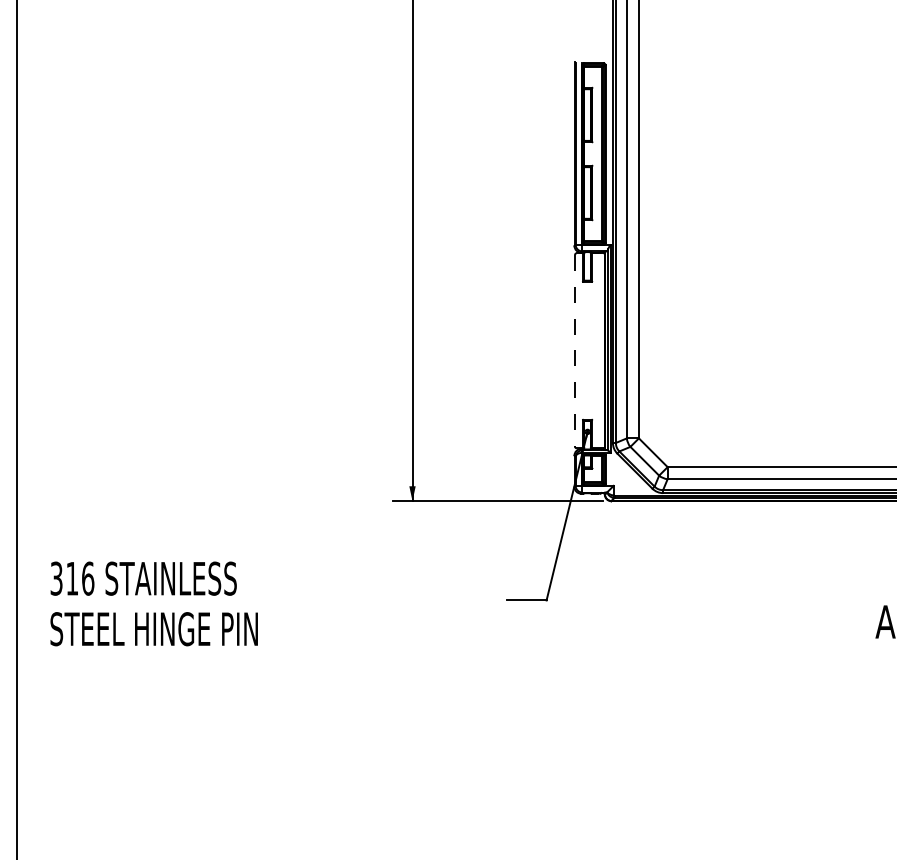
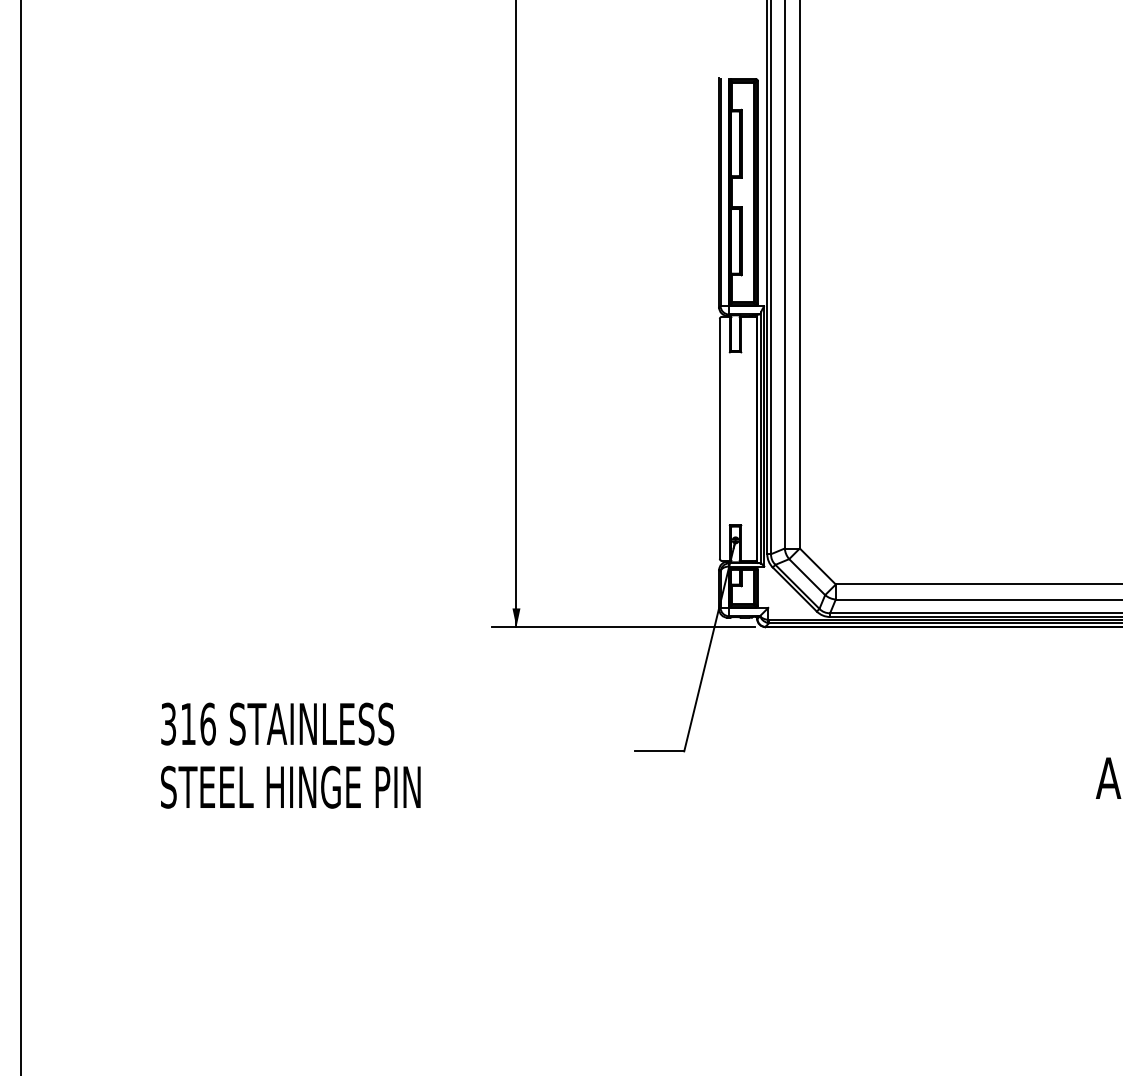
line: (574, 350) -> (719, 438), dashed -> solid
text: (153, 603) -> (289, 755), moved

